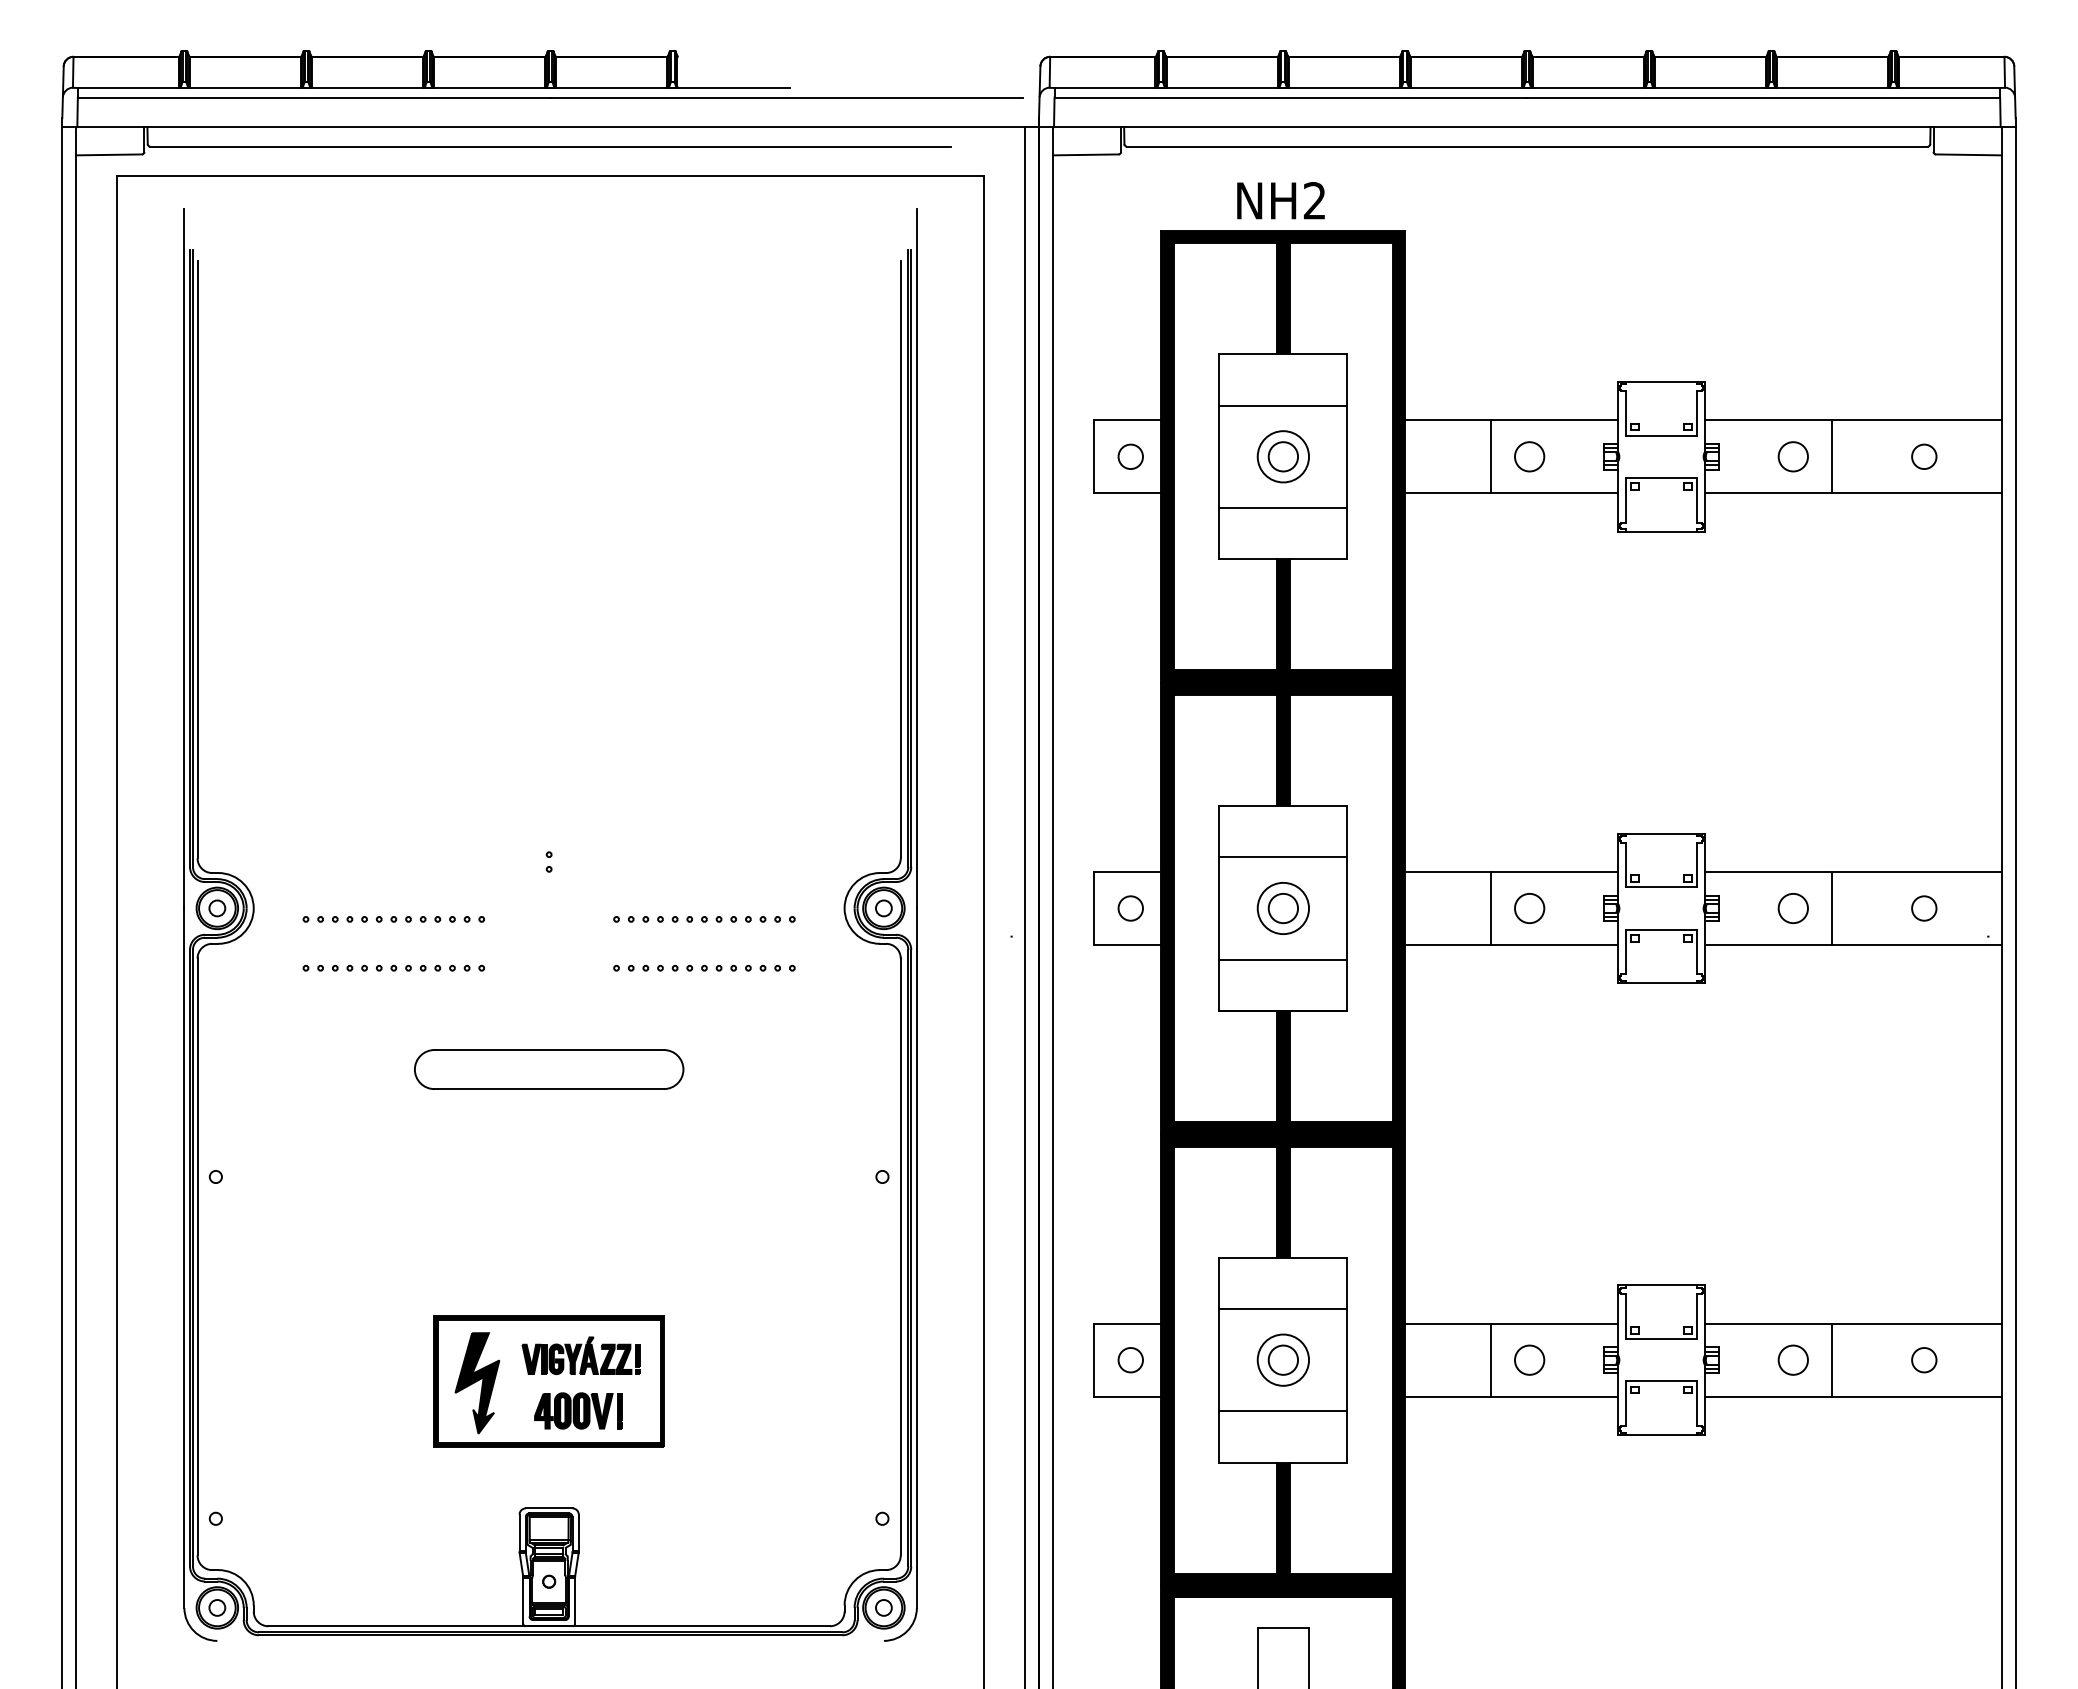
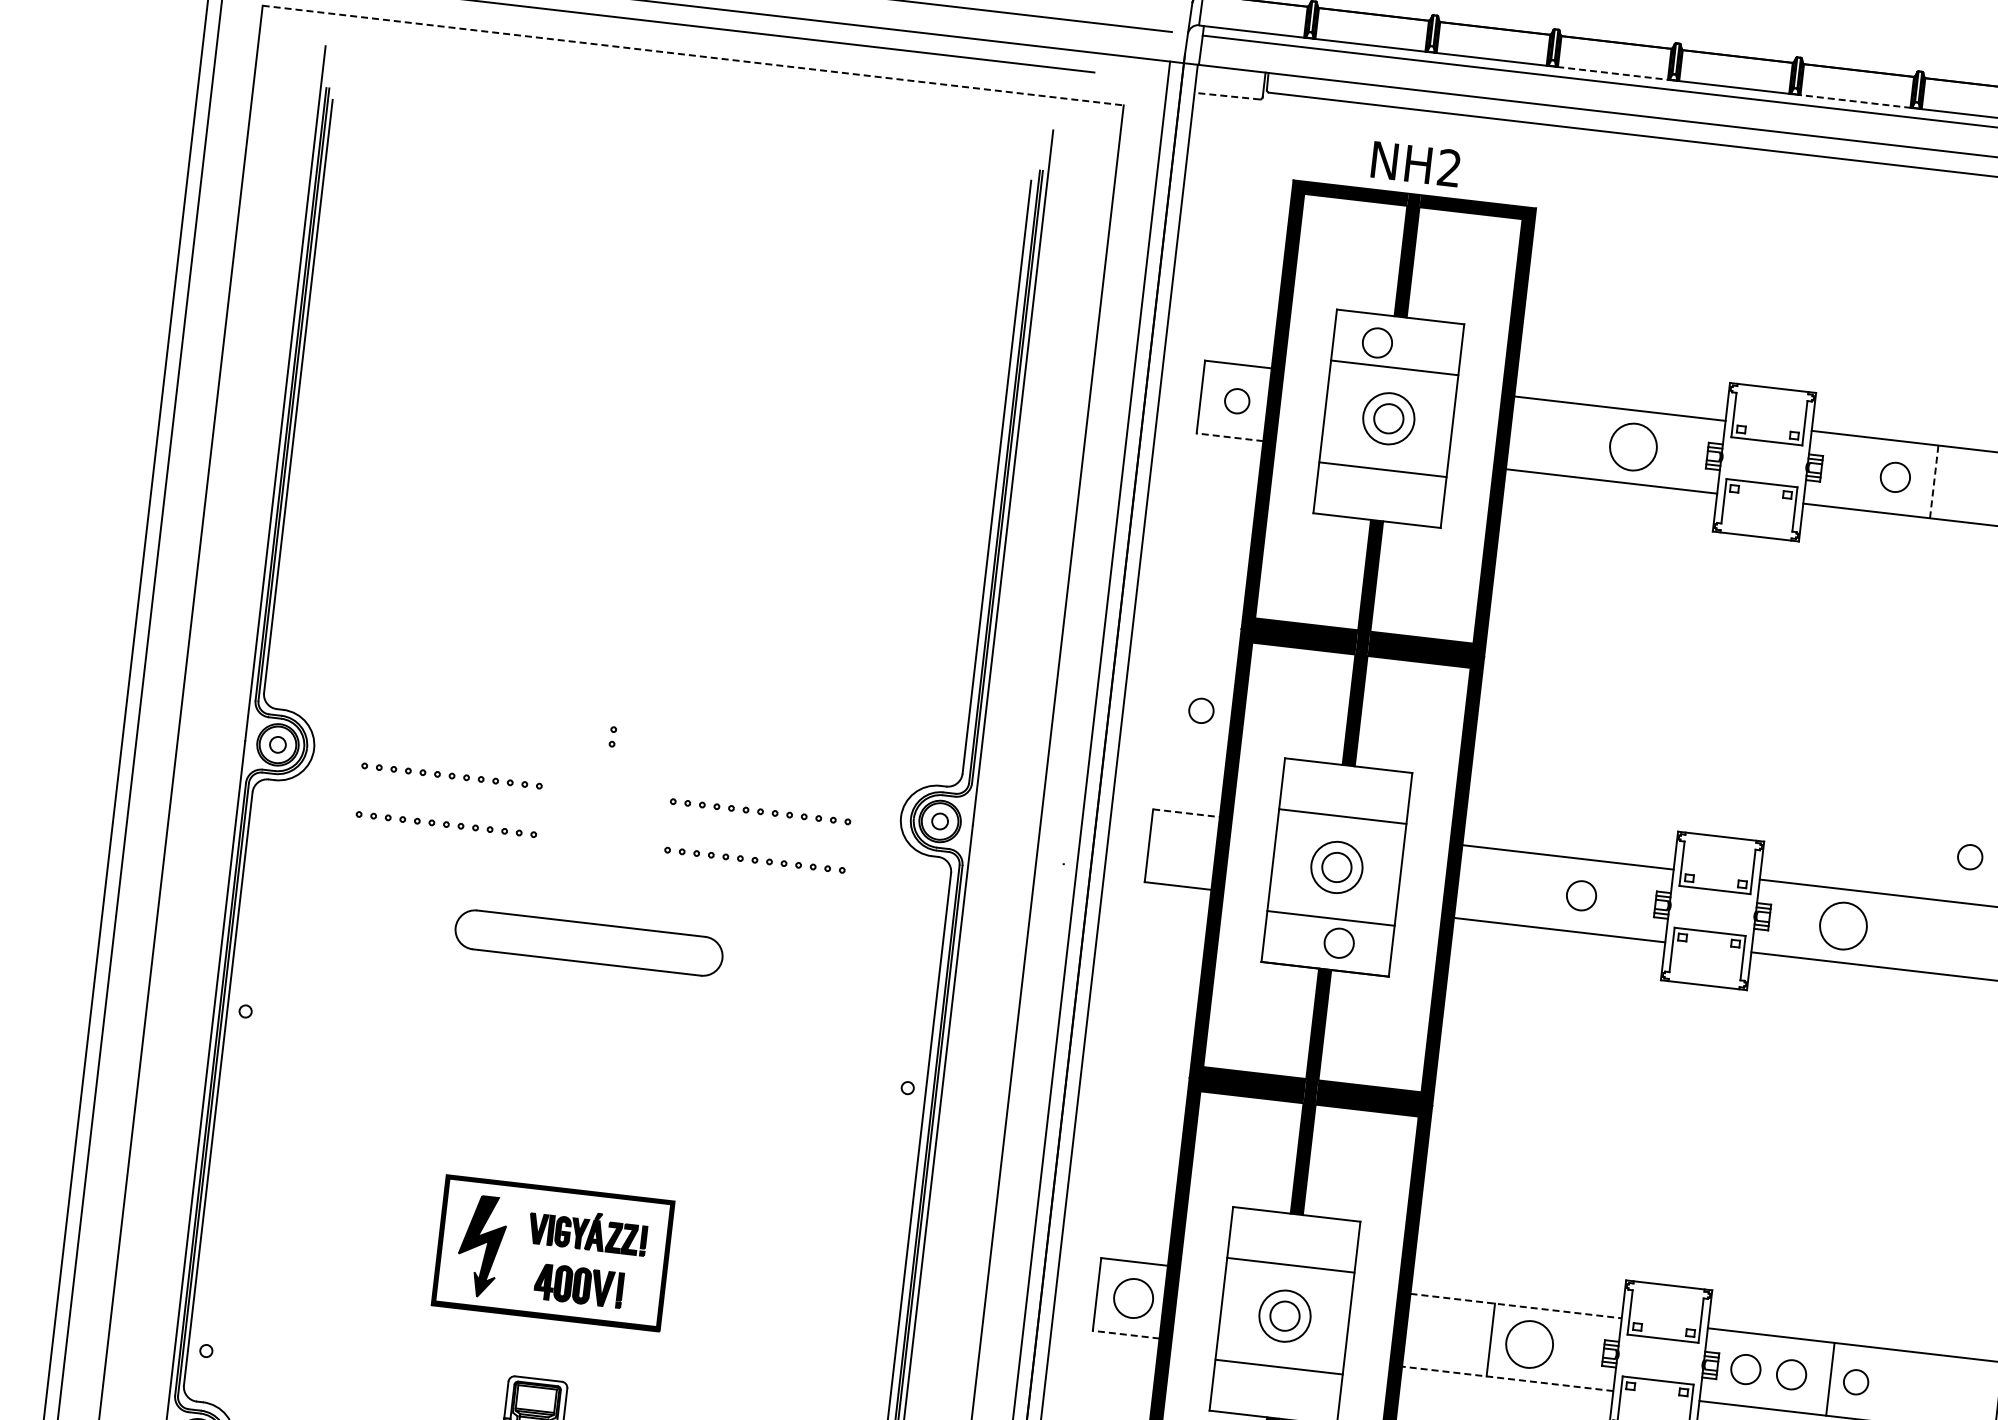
line: (1466, 87) -> (1613, 72), solid -> dashed
line: (1709, 87) -> (1854, 100), solid -> dashed
line: (1085, 154) -> (1227, 95), solid -> dashed
line: (551, 175) -> (694, 55), solid -> dashed
circle: (1262, 382) -> (1376, 342), added
line: (1490, 456) -> (1594, 442), removed
circle: (1529, 456) -> (1633, 446), size x1.6
line: (1832, 456) -> (1934, 481), solid -> dashed
line: (1127, 493) -> (1229, 437), solid -> dashed
line: (1127, 871) -> (1186, 812), solid -> dashed
circle: (1130, 908) -> (1201, 710), moved
line: (1490, 908) -> (1542, 891), removed
circle: (1792, 908) -> (1842, 925), size x1.6
line: (1832, 908) -> (1882, 930), removed
circle: (1924, 908) -> (1970, 857), moved
circle: (1293, 983) -> (1338, 943), added
line: (1512, 1323) -> (1516, 1306), solid -> dashed
circle: (1529, 1359) -> (1529, 1343), size x1.6
circle: (1746, 1359) -> (1745, 1368), added
circle: (1130, 1360) -> (1133, 1298), size x1.6
circle: (1924, 1360) -> (1856, 1382), moved
line: (1127, 1396) -> (1125, 1334), solid -> dashed
line: (1511, 1396) -> (1507, 1378), solid -> dashed

